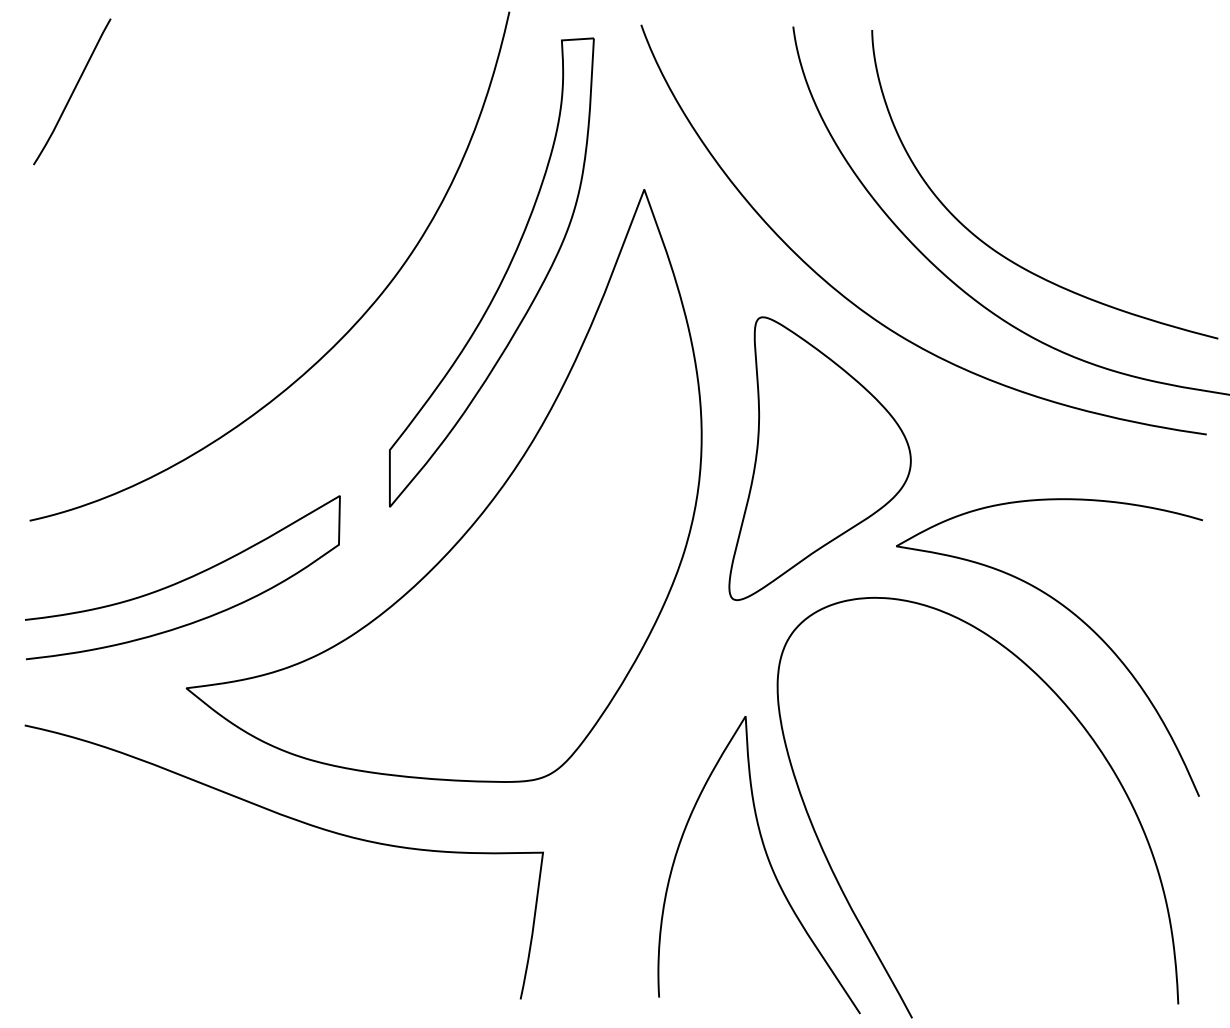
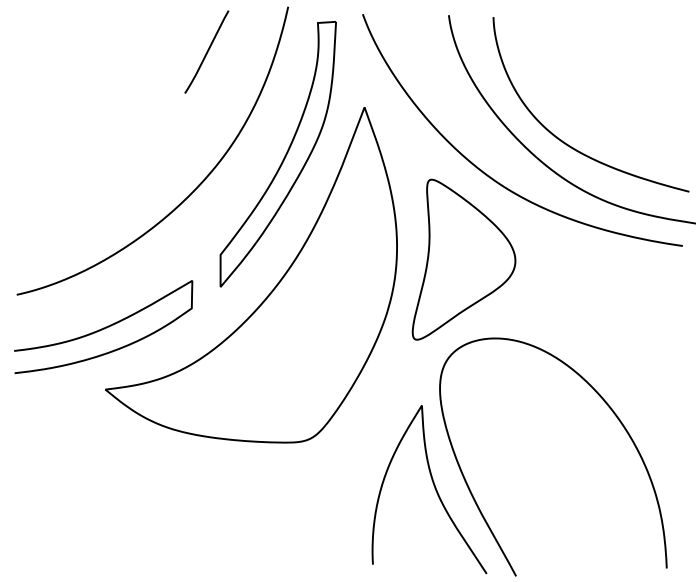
line: (71, 90) -> (206, 51), moved
curve: (1075, 617) -> (608, 349), removed
curve: (296, 822) -> (167, 465), removed

